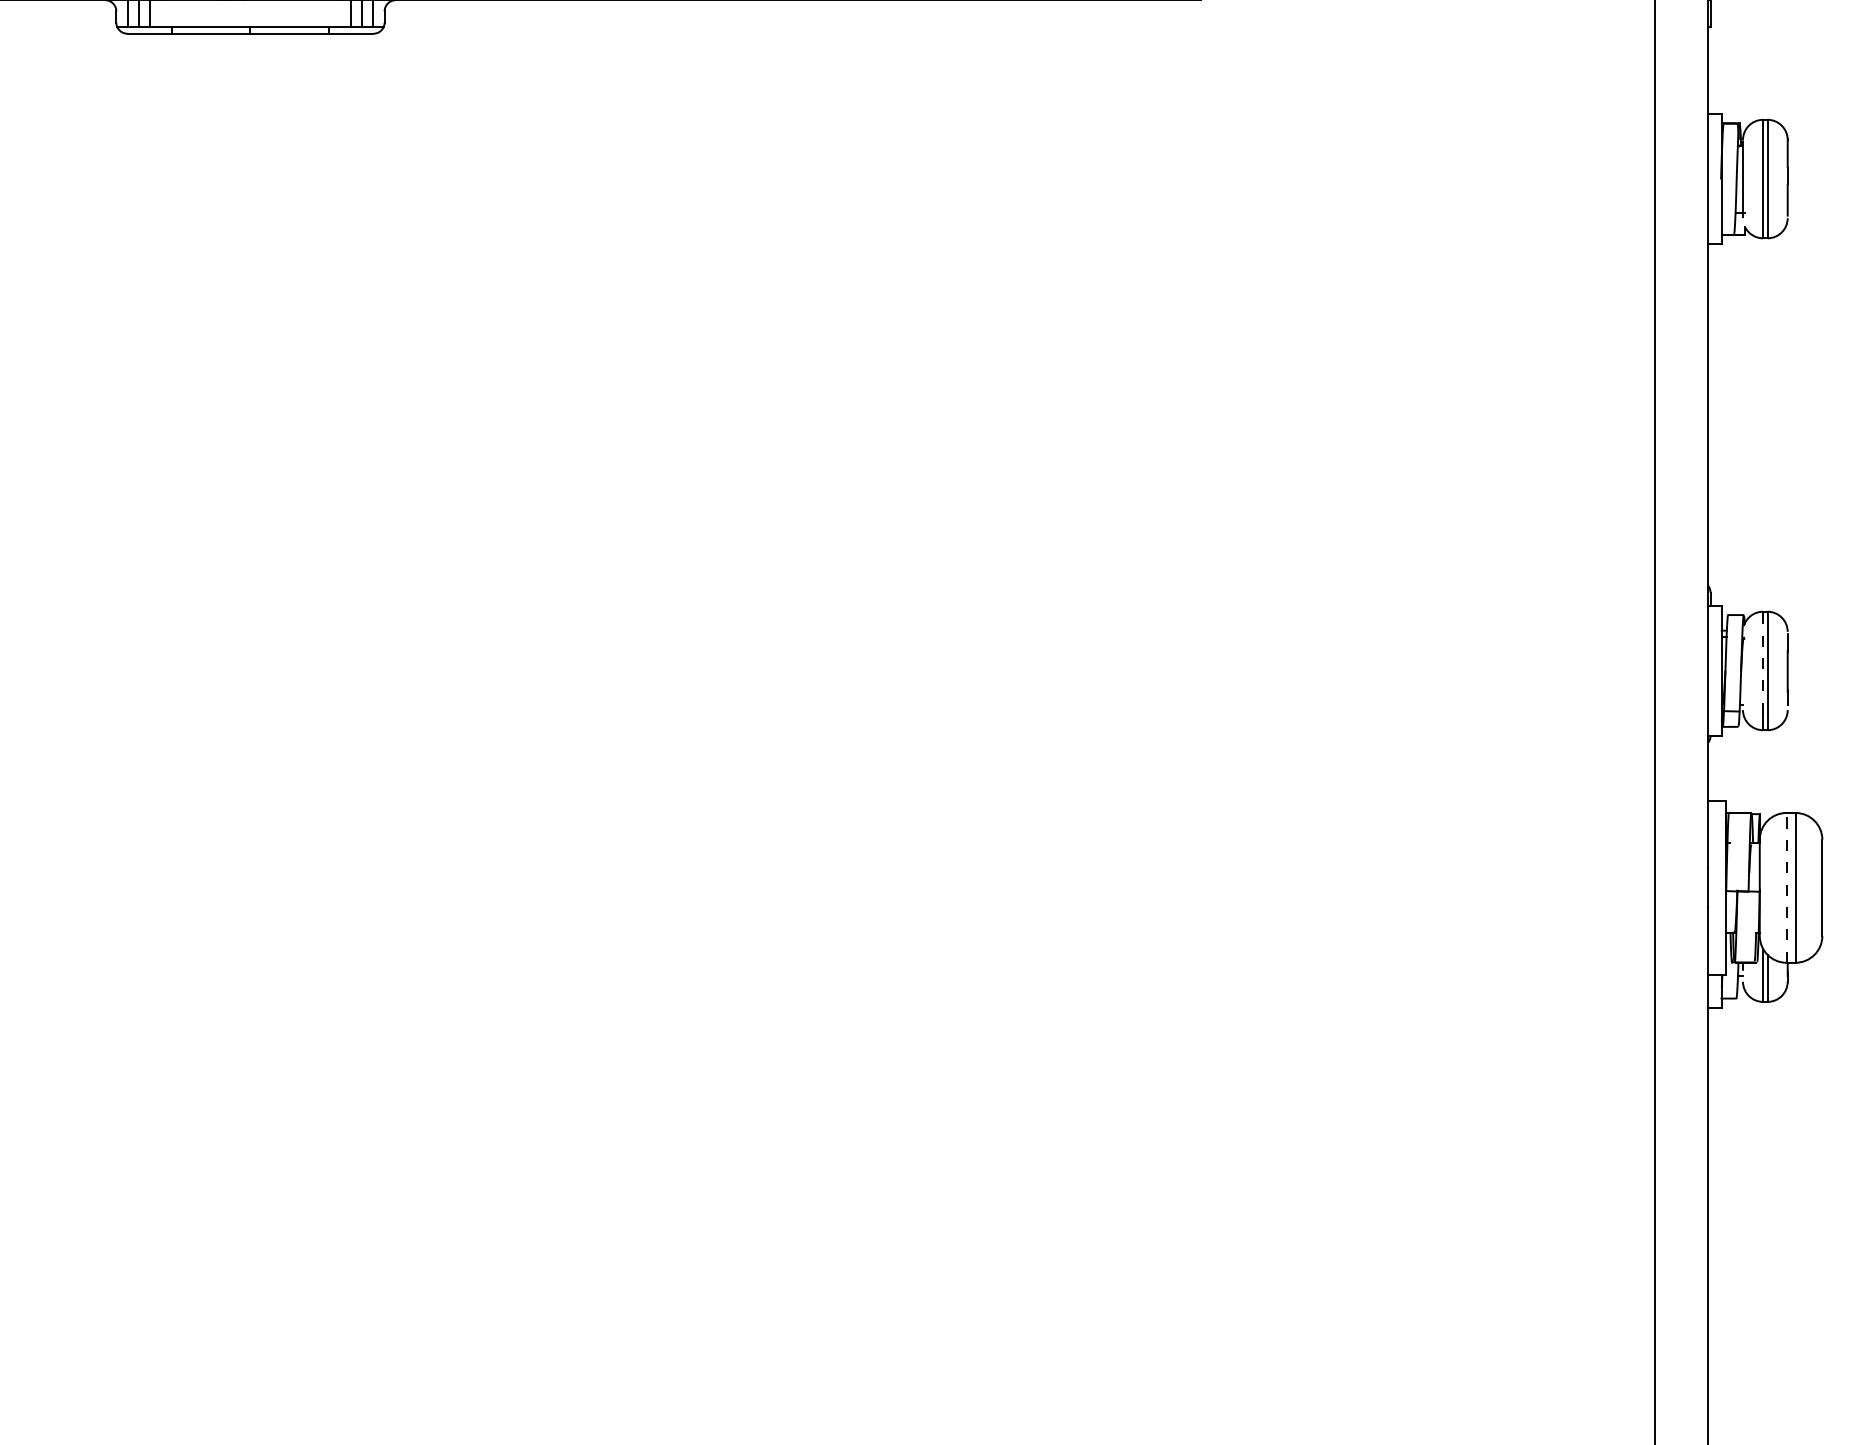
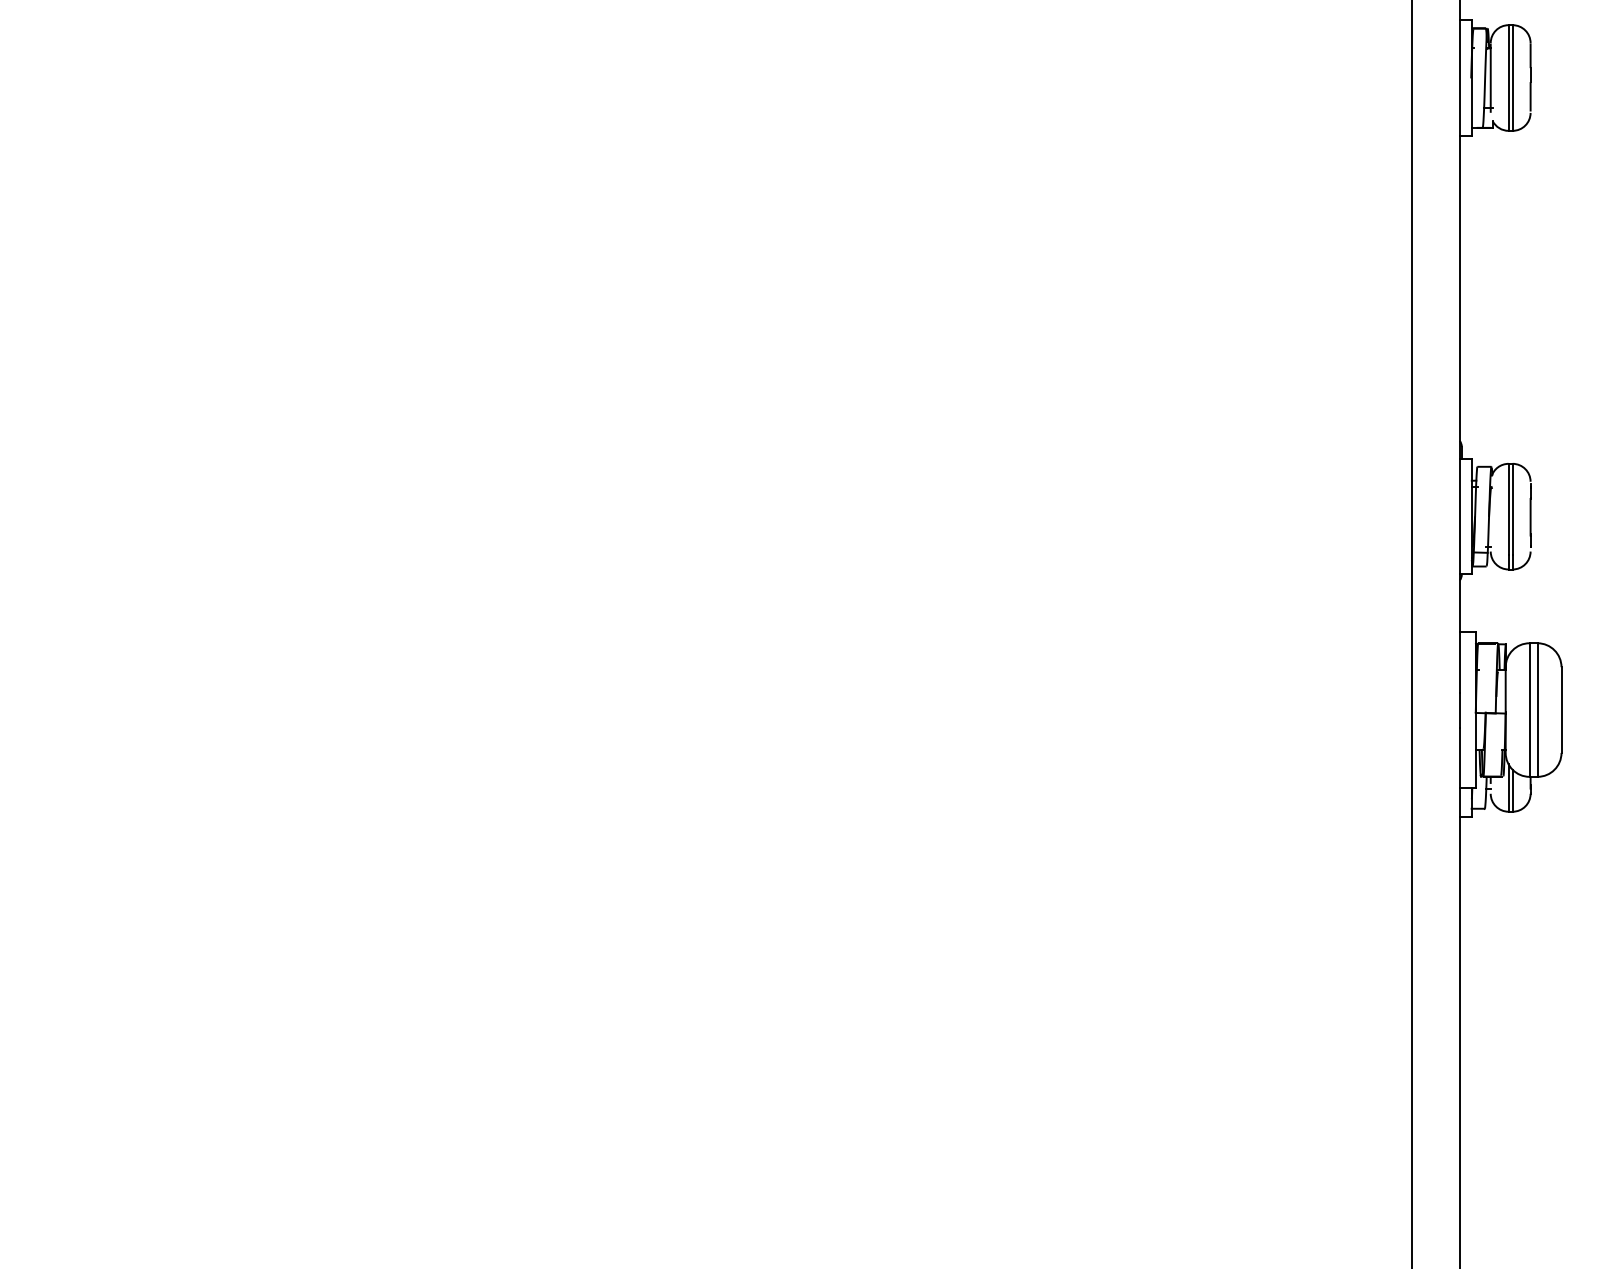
line: (1763, 662) -> (1509, 509), dashed -> solid
line: (1786, 887) -> (1529, 709), dashed -> solid

